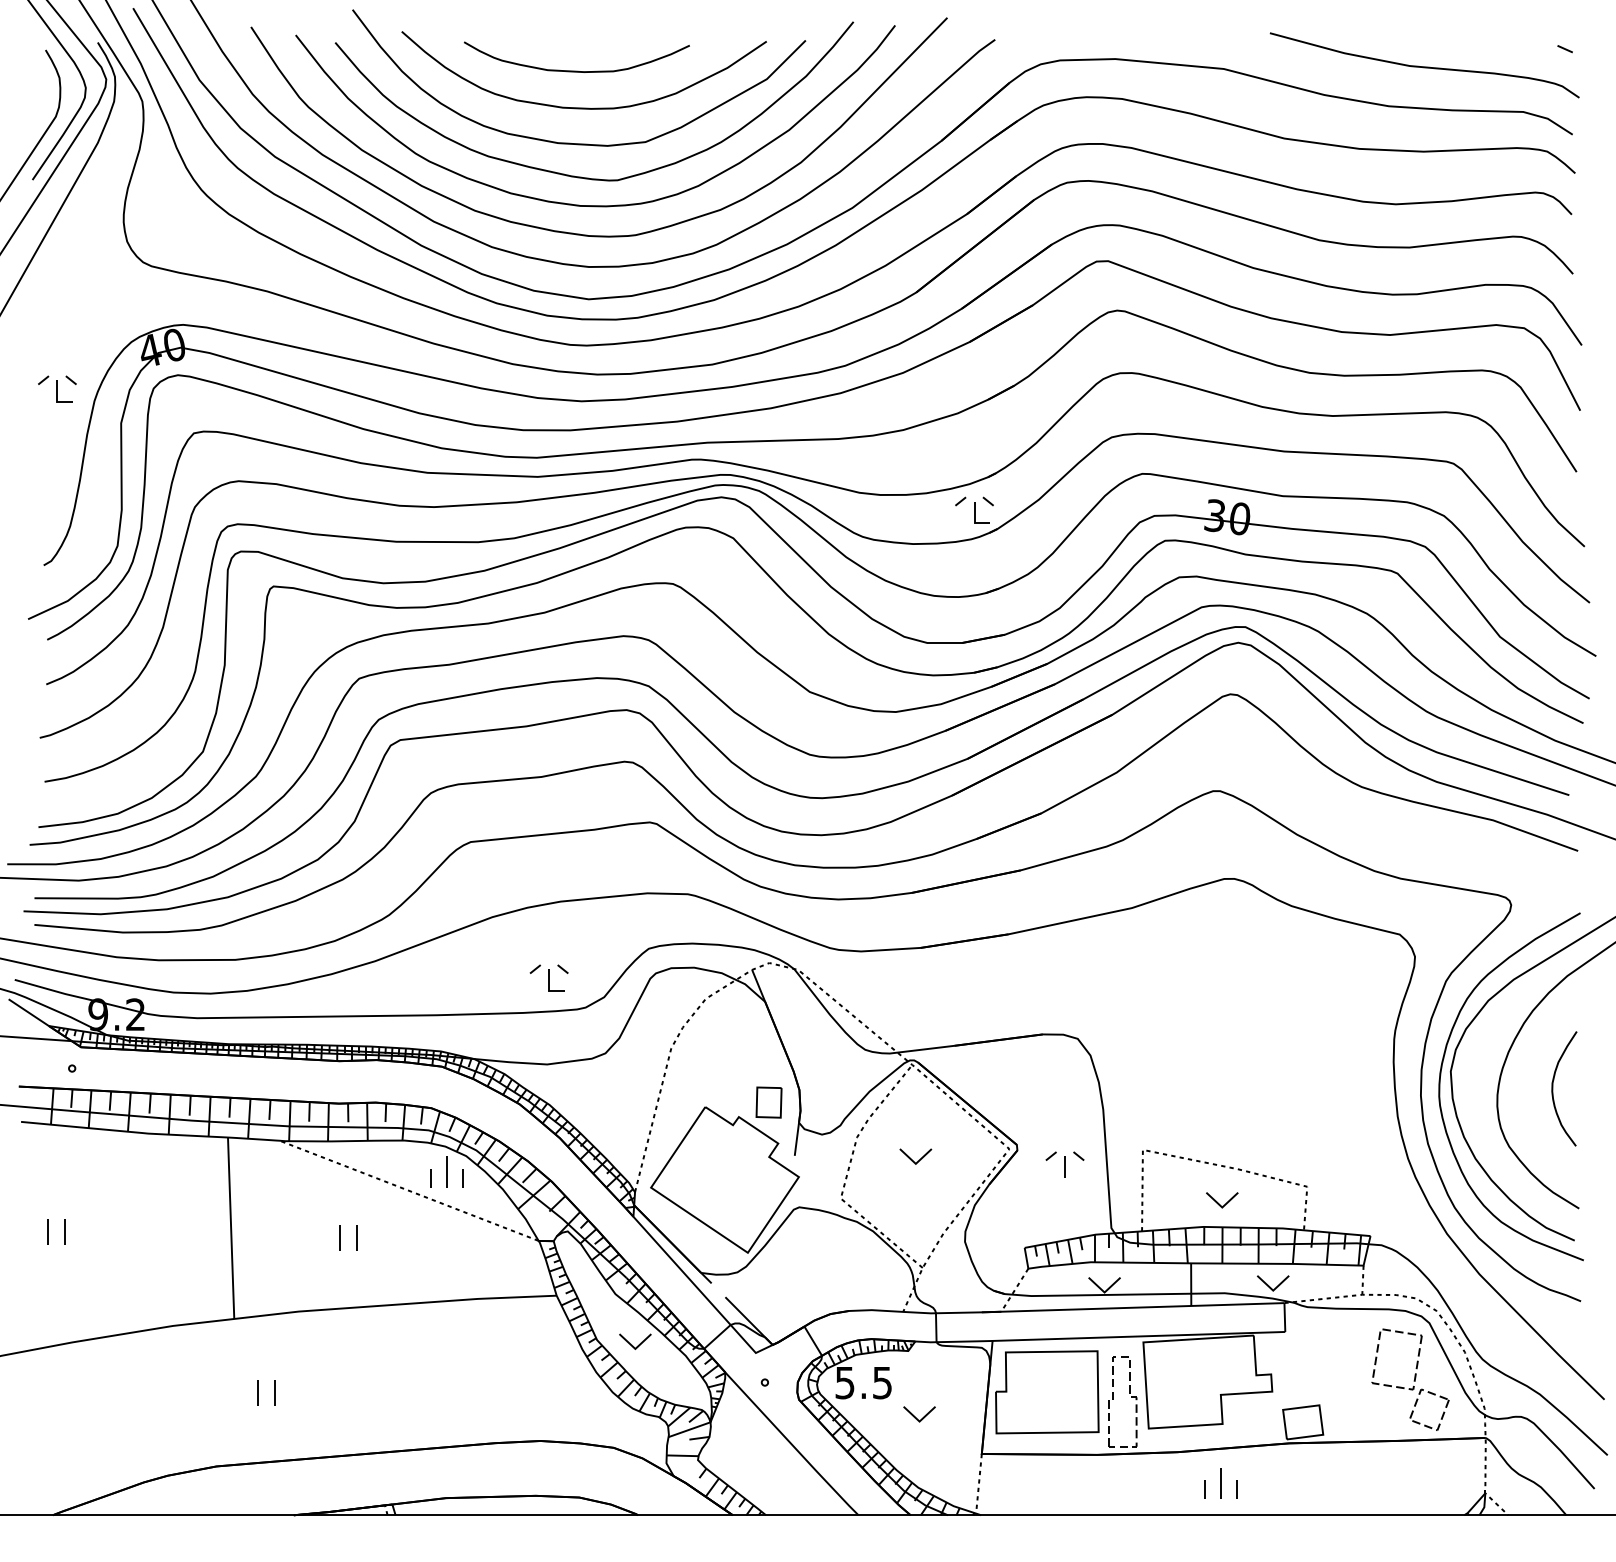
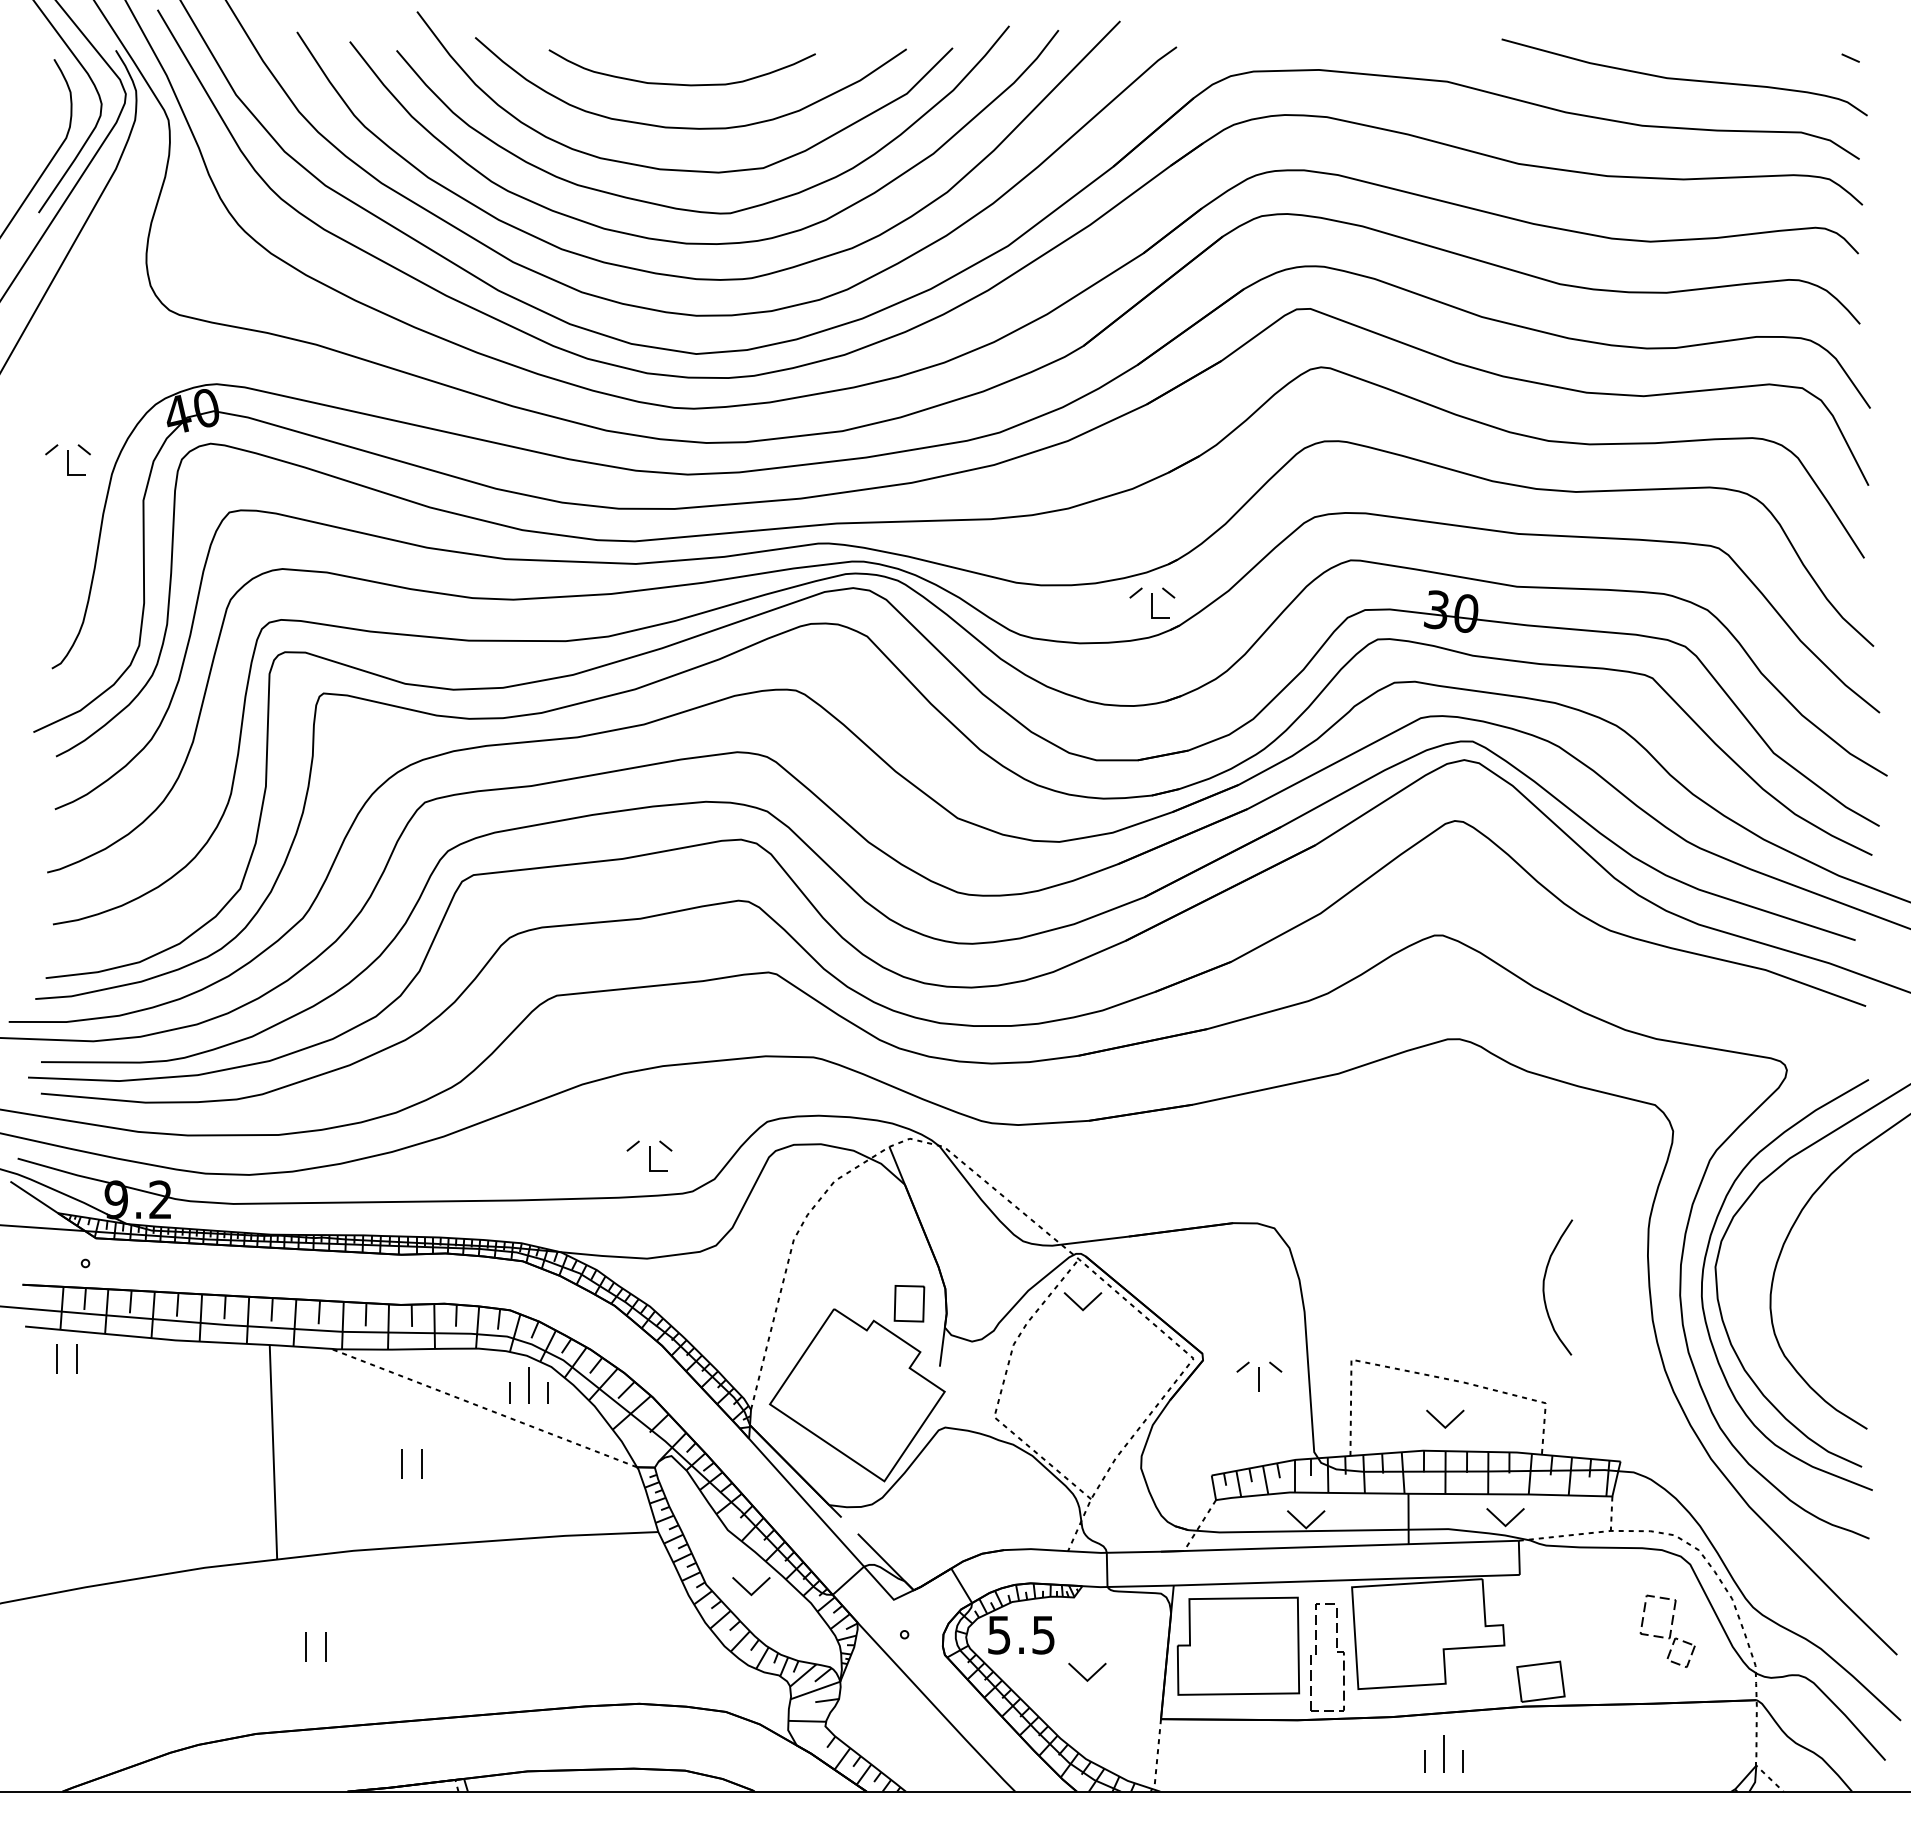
curve: (1553, 1088) -> (1544, 1287), moved
part: (915, 1156) -> (1082, 1301), moved
part: (48, 1231) -> (57, 1358), moved
part: (1410, 1379) -> (1667, 1631), size x0.6

